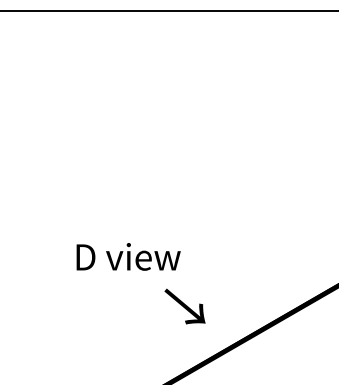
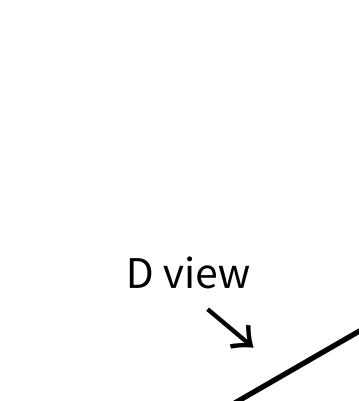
text: (128, 256) -> (189, 271), moved

